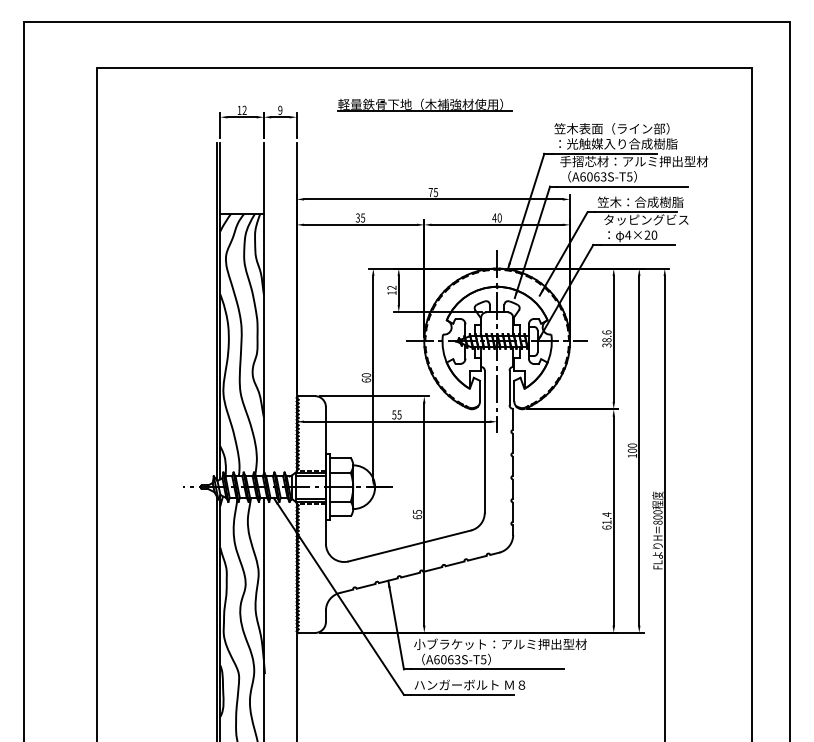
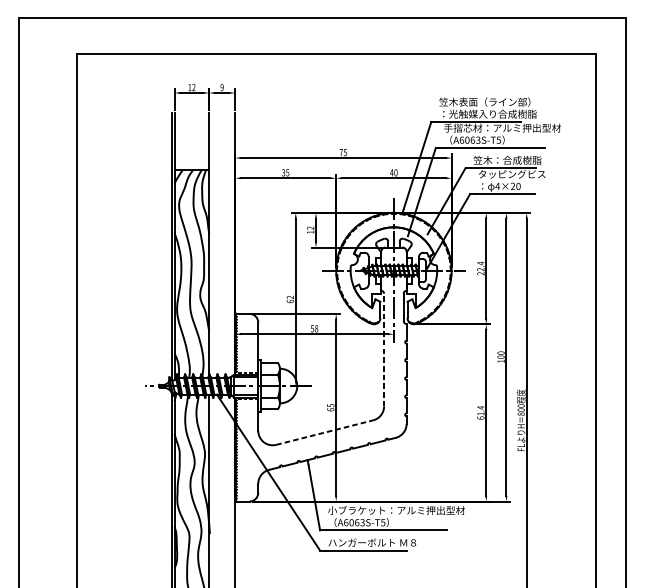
part: (424, 104) -> (336, 82), removed
text: (606, 338) -> (480, 268), 38.6 -> 22.4
text: (366, 375) -> (290, 297), 60 -> 62
text: (399, 414) -> (316, 328), 55 -> 58
line: (484, 441) -> (383, 349), solid -> dashed
line: (410, 545) -> (325, 432), solid -> dashed

